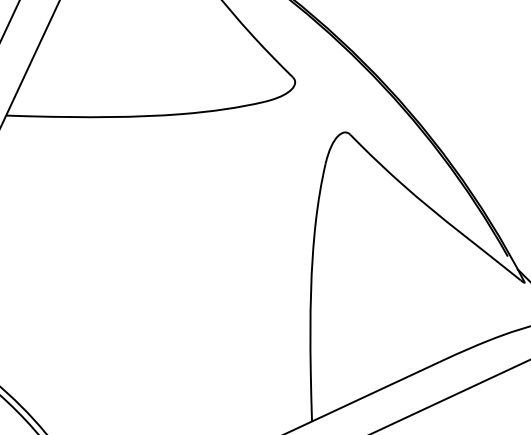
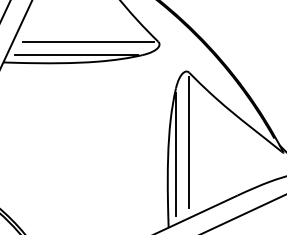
line: (163, 76) -> (88, 41), added
line: (141, 102) -> (76, 55), added
line: (350, 263) -> (189, 142), added
line: (324, 284) -> (175, 153), added

